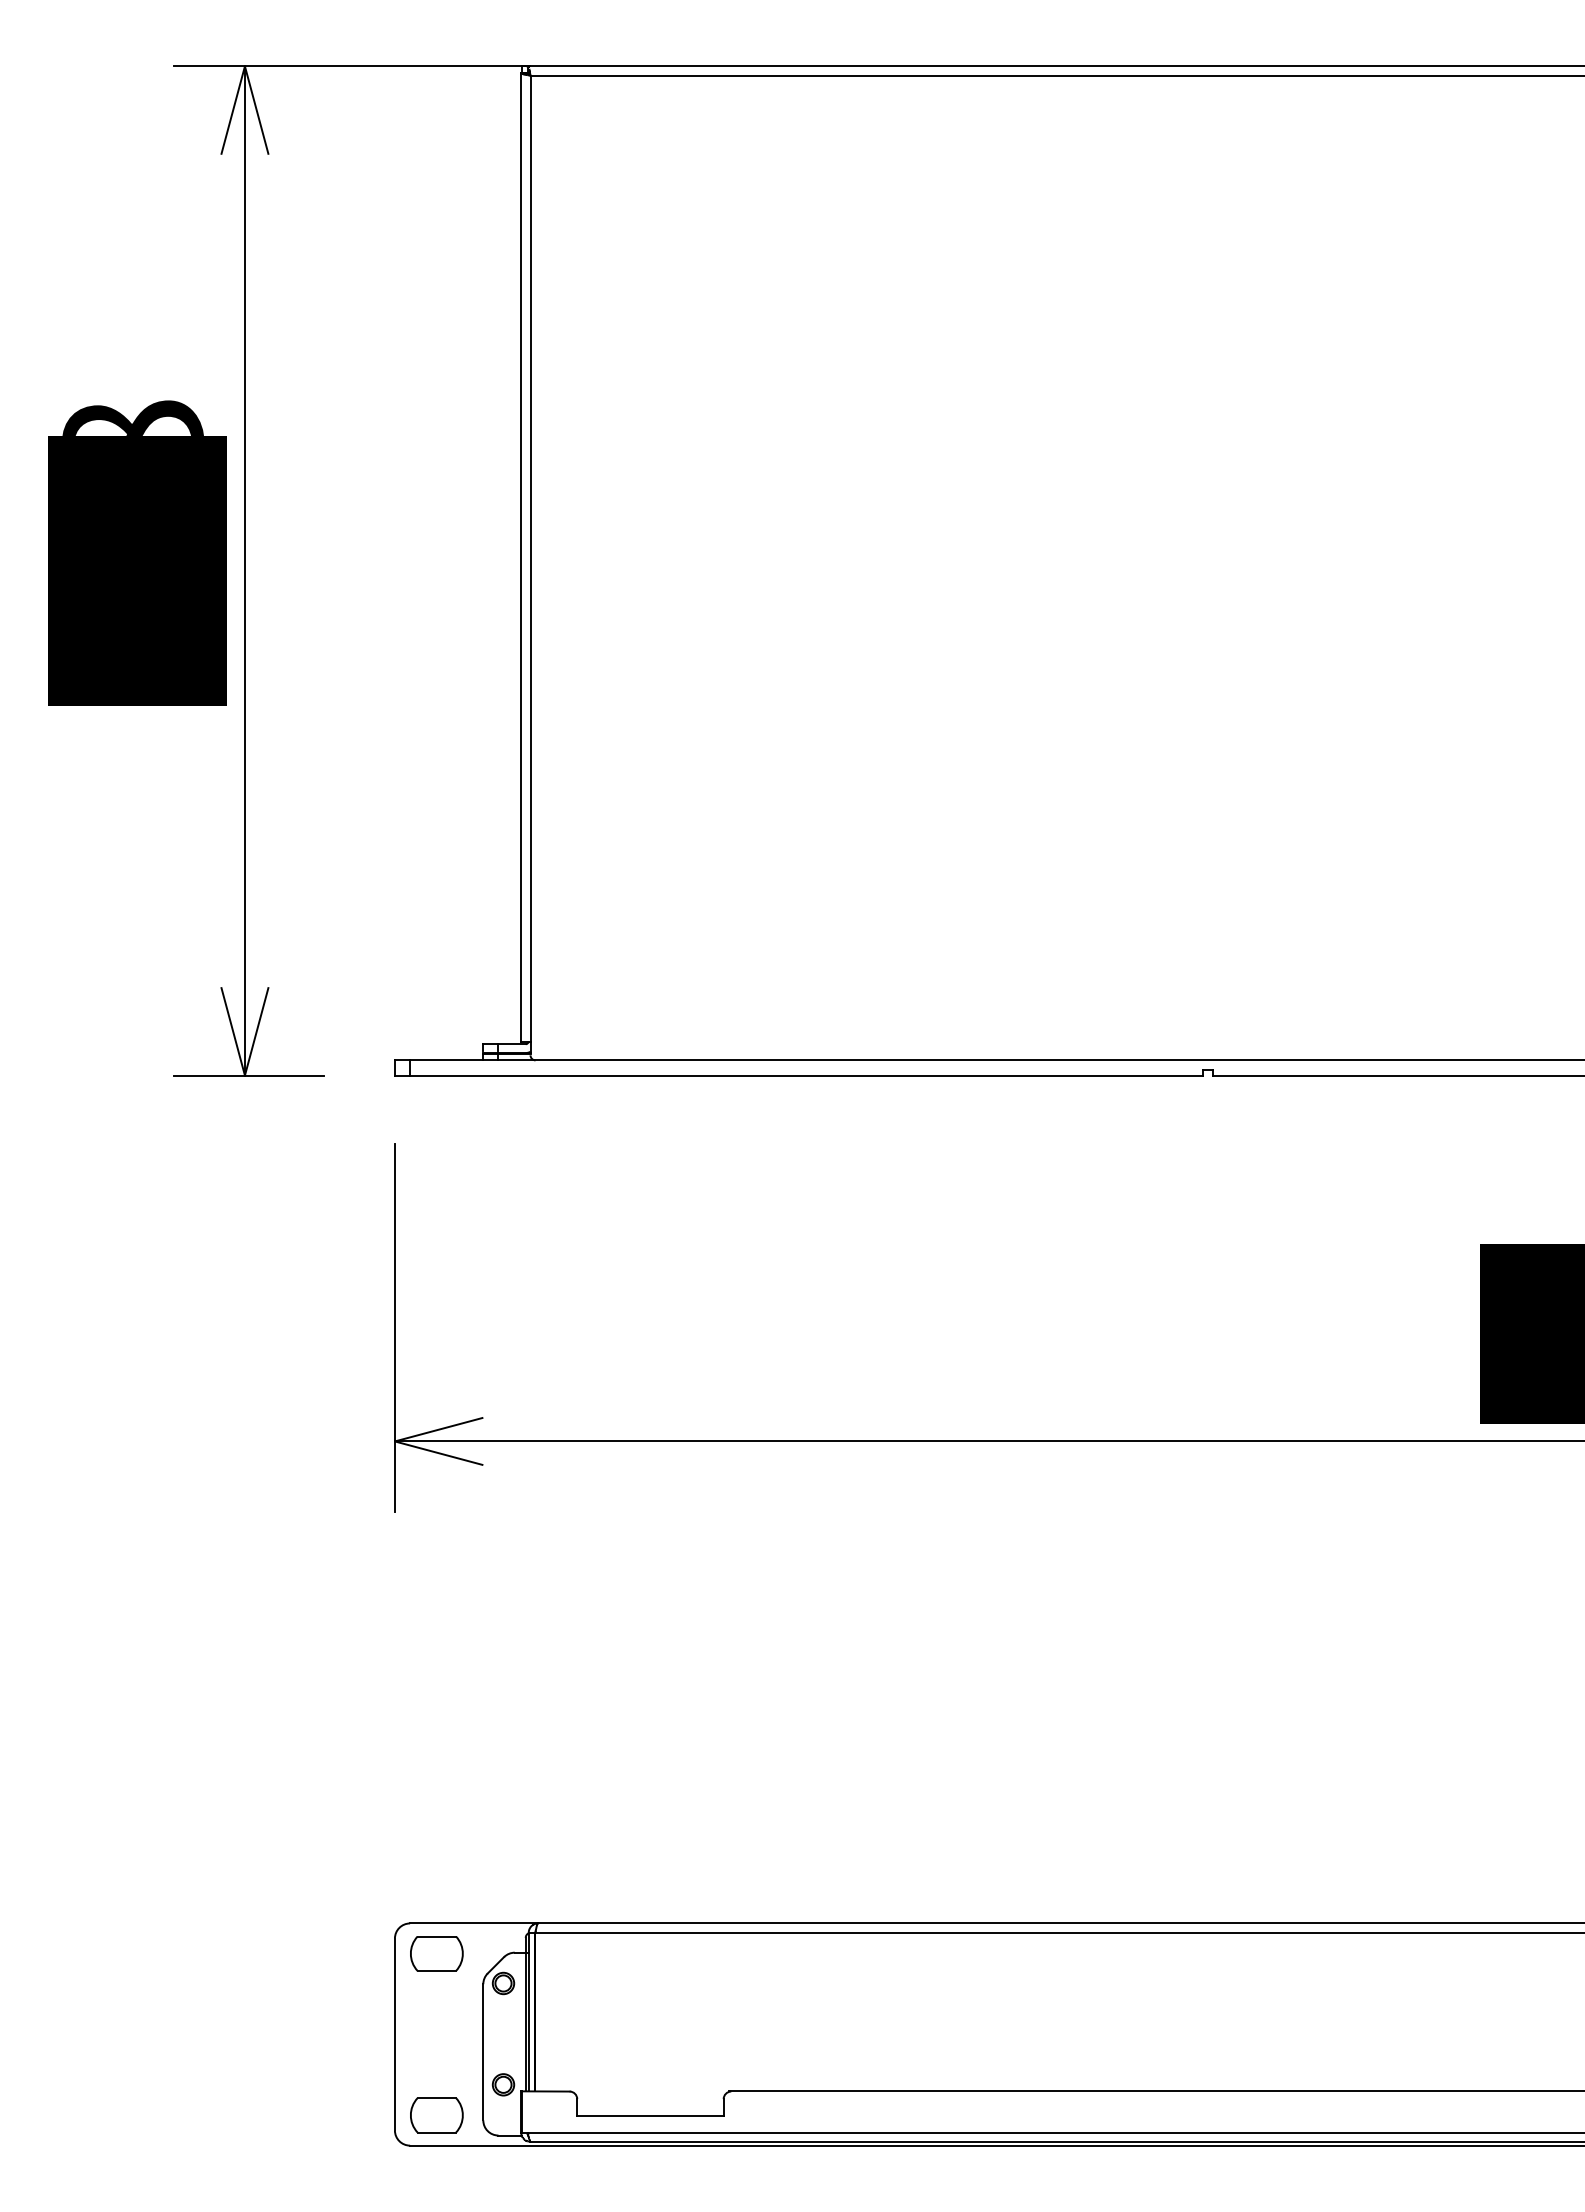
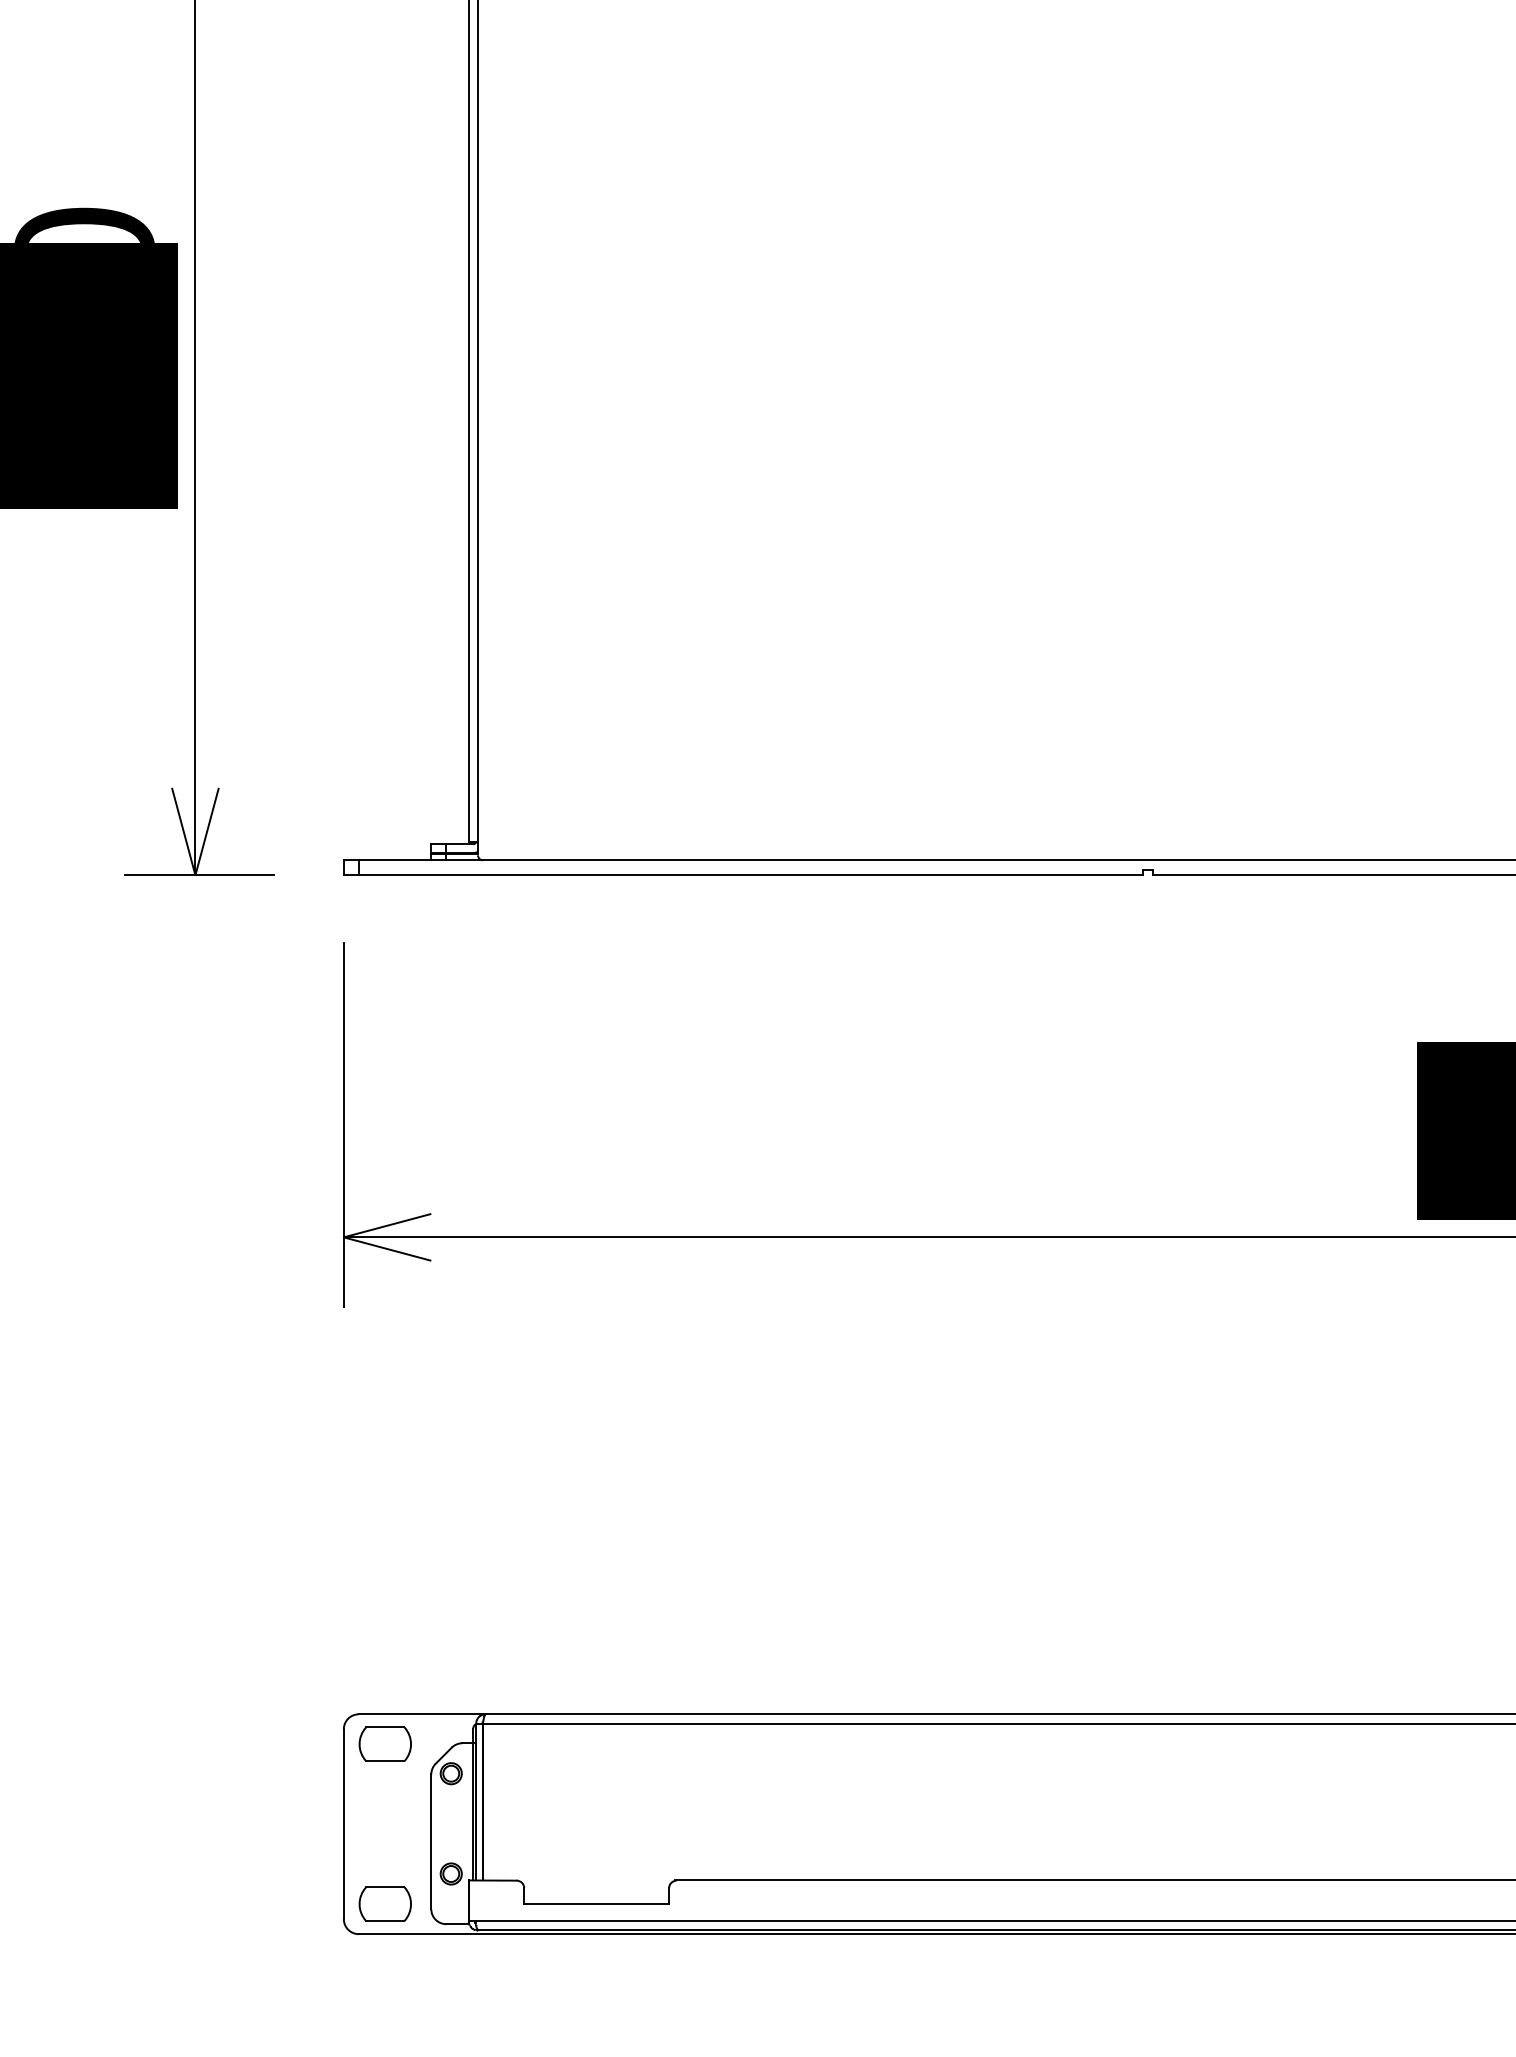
text: (132, 417) -> (84, 224), 208 -> 200

